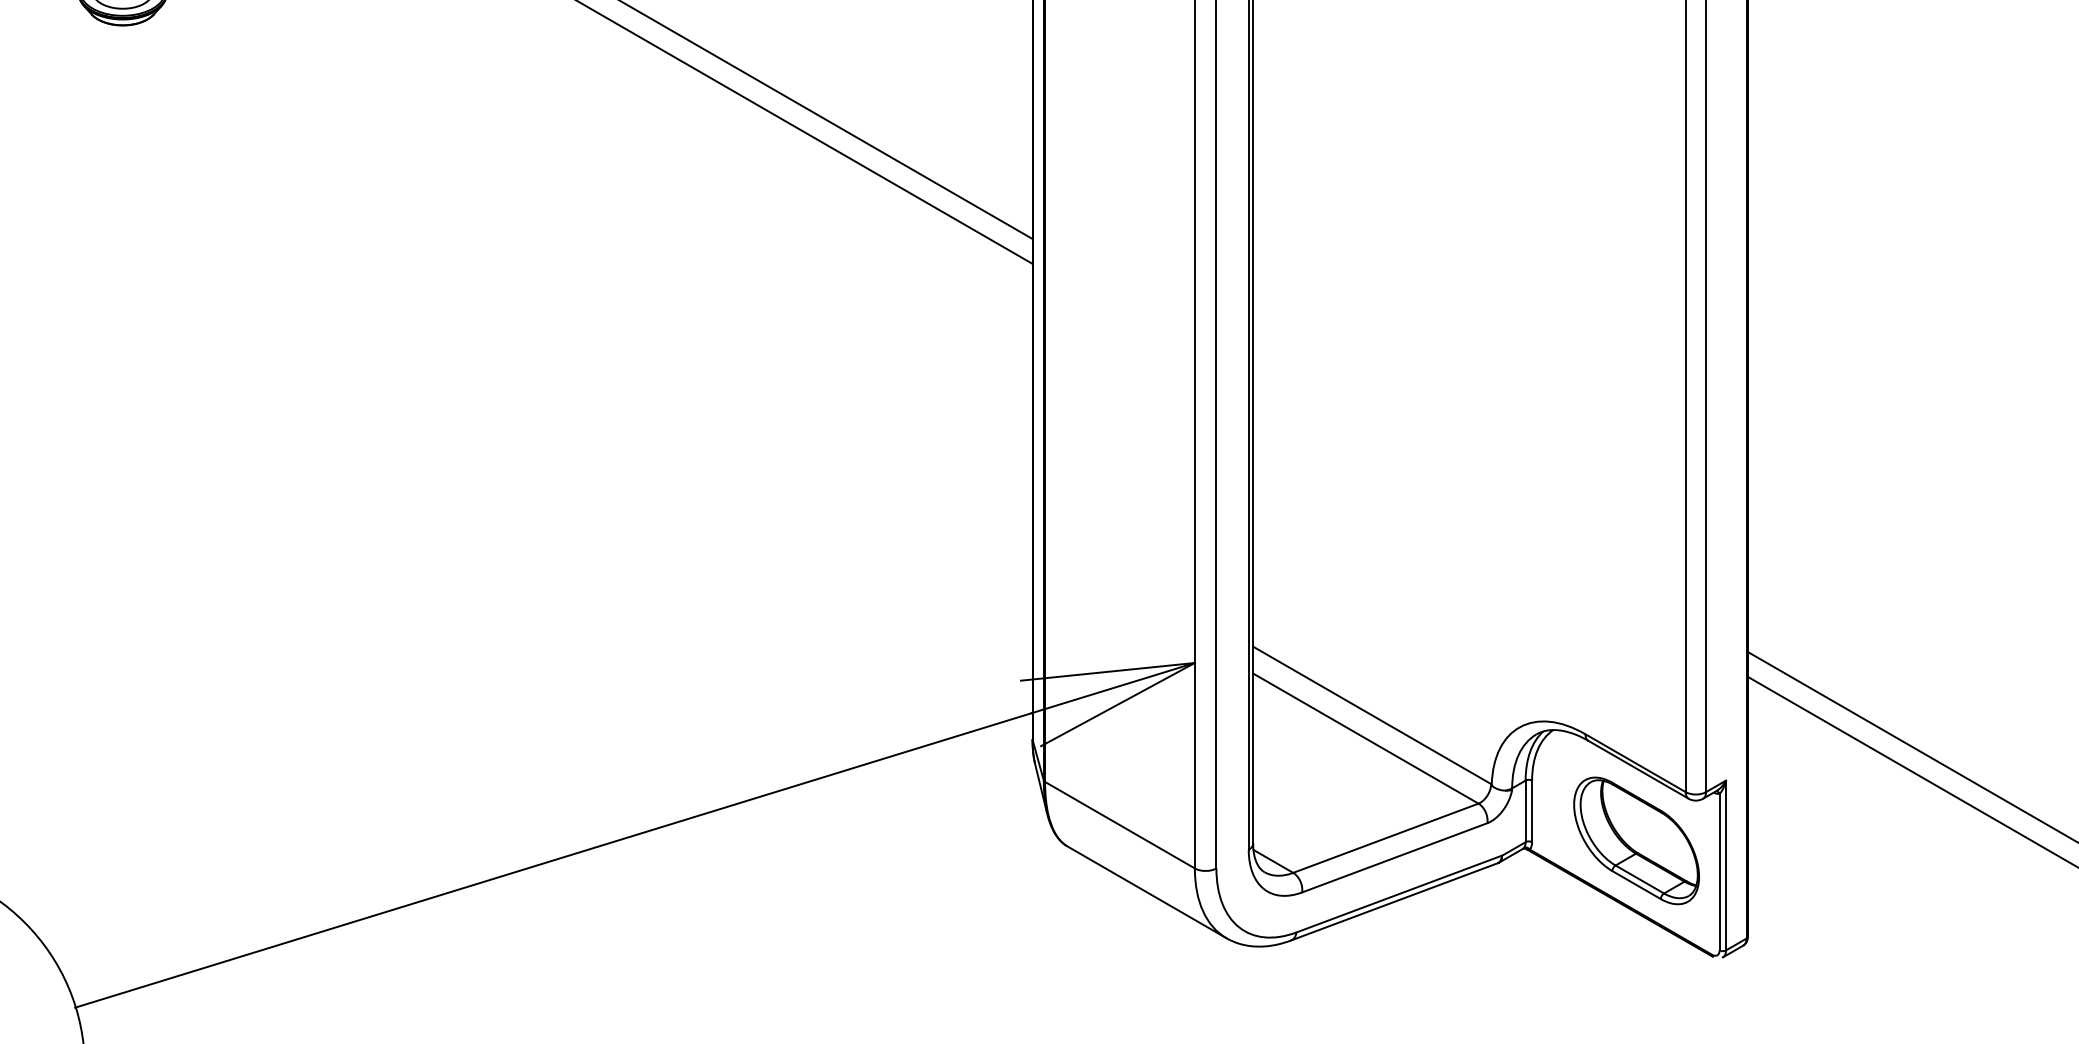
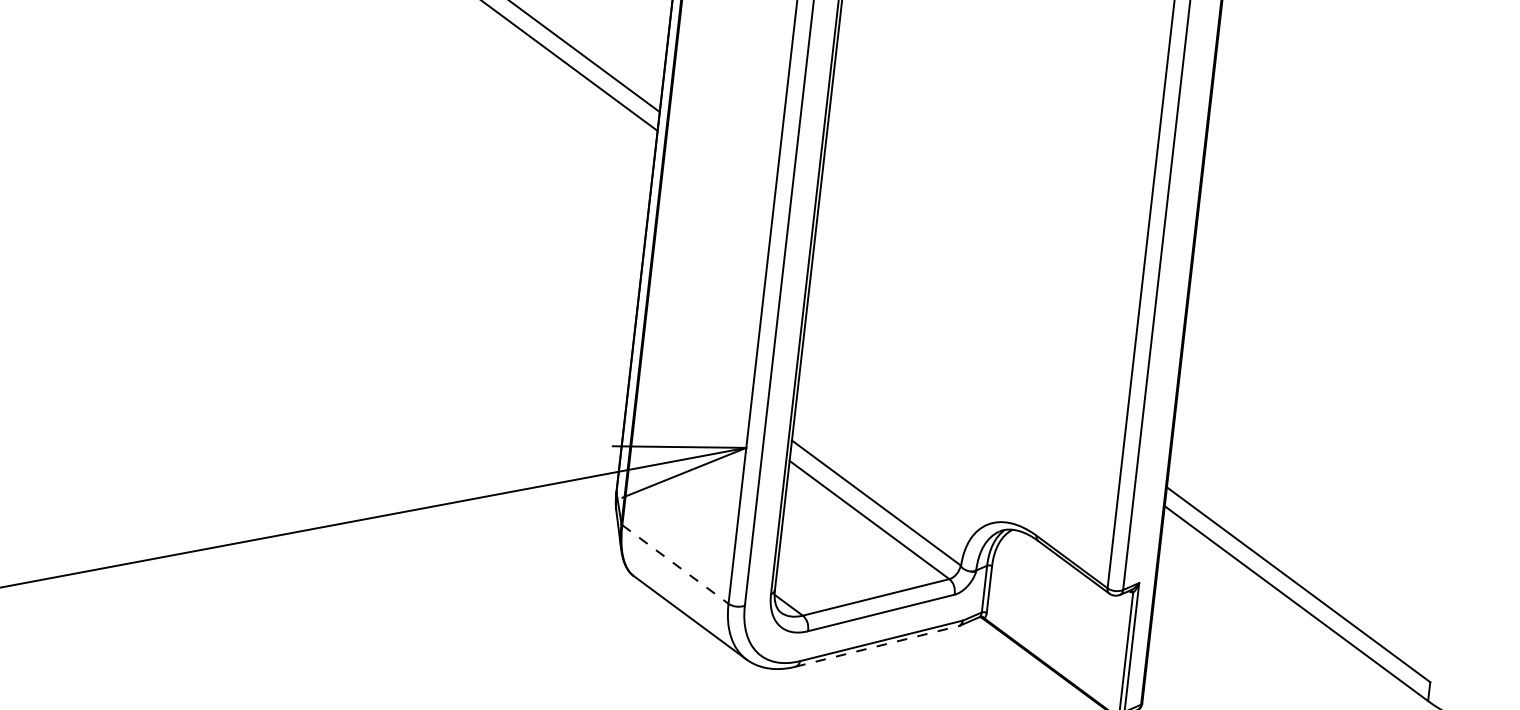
line: (1120, 825) -> (675, 564), solid -> dashed
part: (1636, 840) -> (1066, 620), removed
line: (1395, 901) -> (877, 646), solid -> dashed

